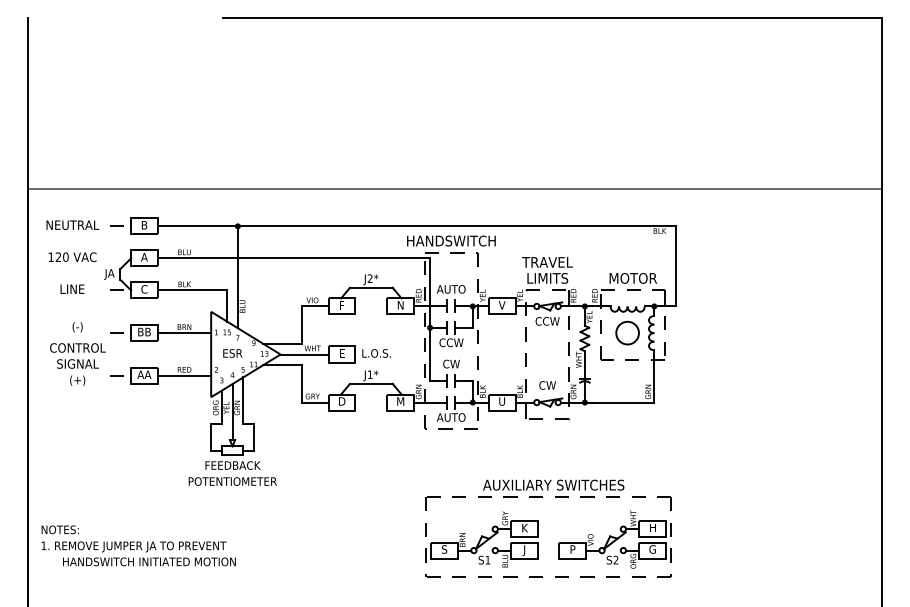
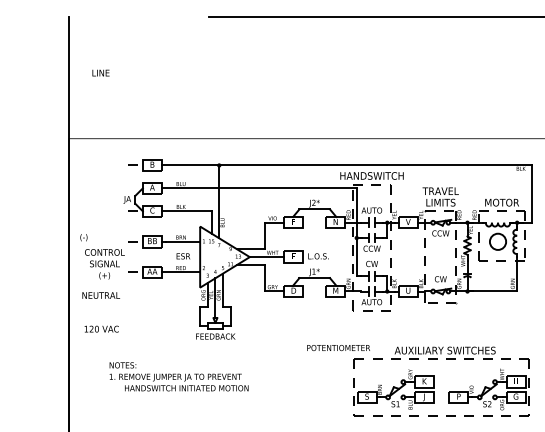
text: (72, 224) -> (100, 295), moved
text: (72, 256) -> (101, 328), moved
text: (72, 288) -> (100, 72), moved
text: (77, 327) -> (83, 237), moved
text: (232, 353) -> (183, 256), moved
text: (232, 481) -> (338, 347), moved
text: (138, 545) -> (178, 376), moved

